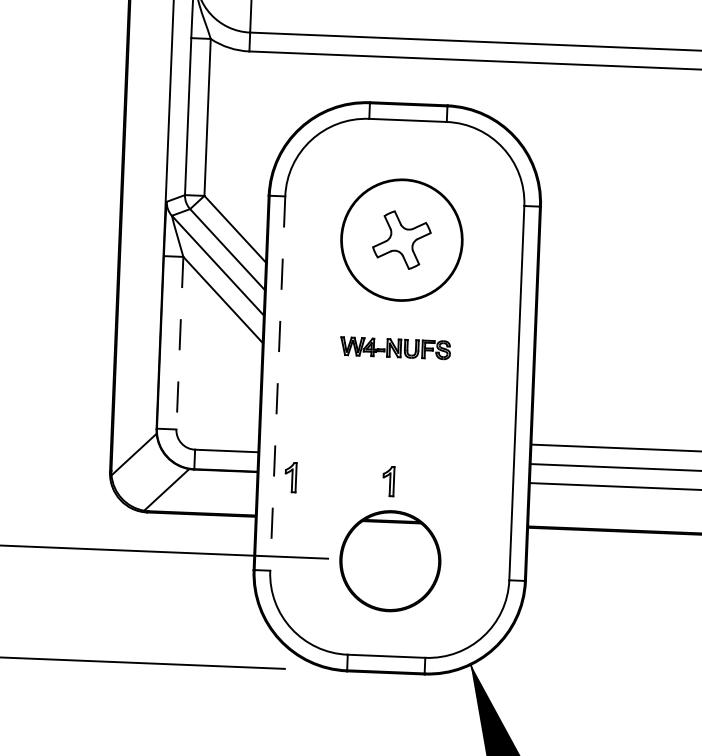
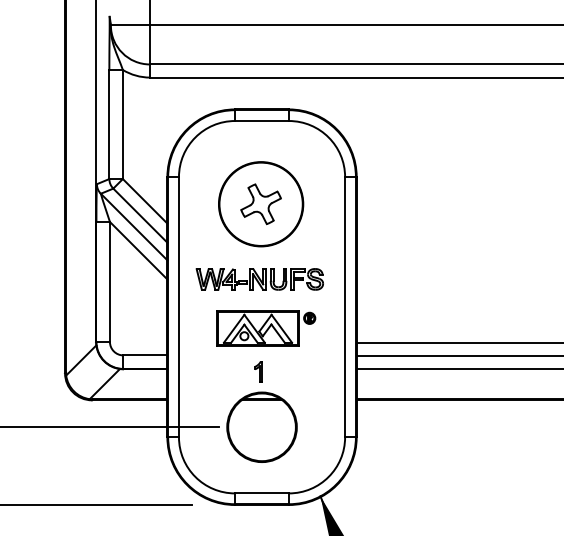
line: (179, 342) -> (109, 281), dashed -> solid
part: (395, 348) -> (259, 279), size x1.67
line: (277, 383) -> (178, 307), dashed -> solid
part: (402, 419) -> (266, 328), added
part: (290, 476) -> (190, 371), removed

